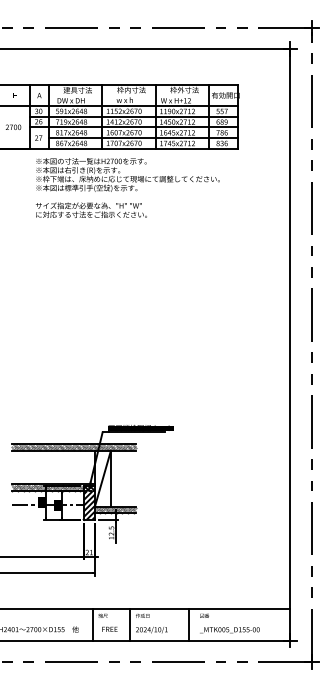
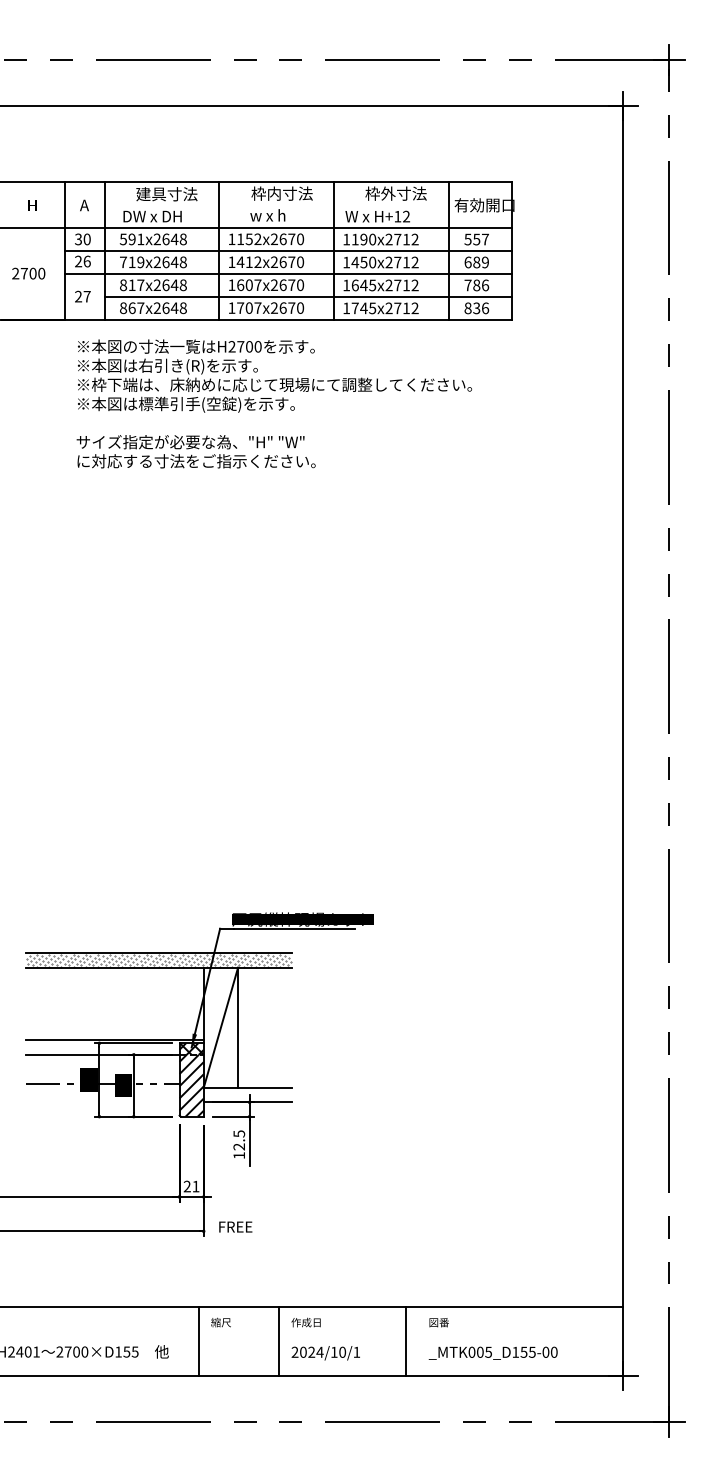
hatch: (52, 487) -> (112, 1046), removed
hatch: (115, 509) -> (247, 1094), removed
text: (109, 628) -> (234, 1225), moved

